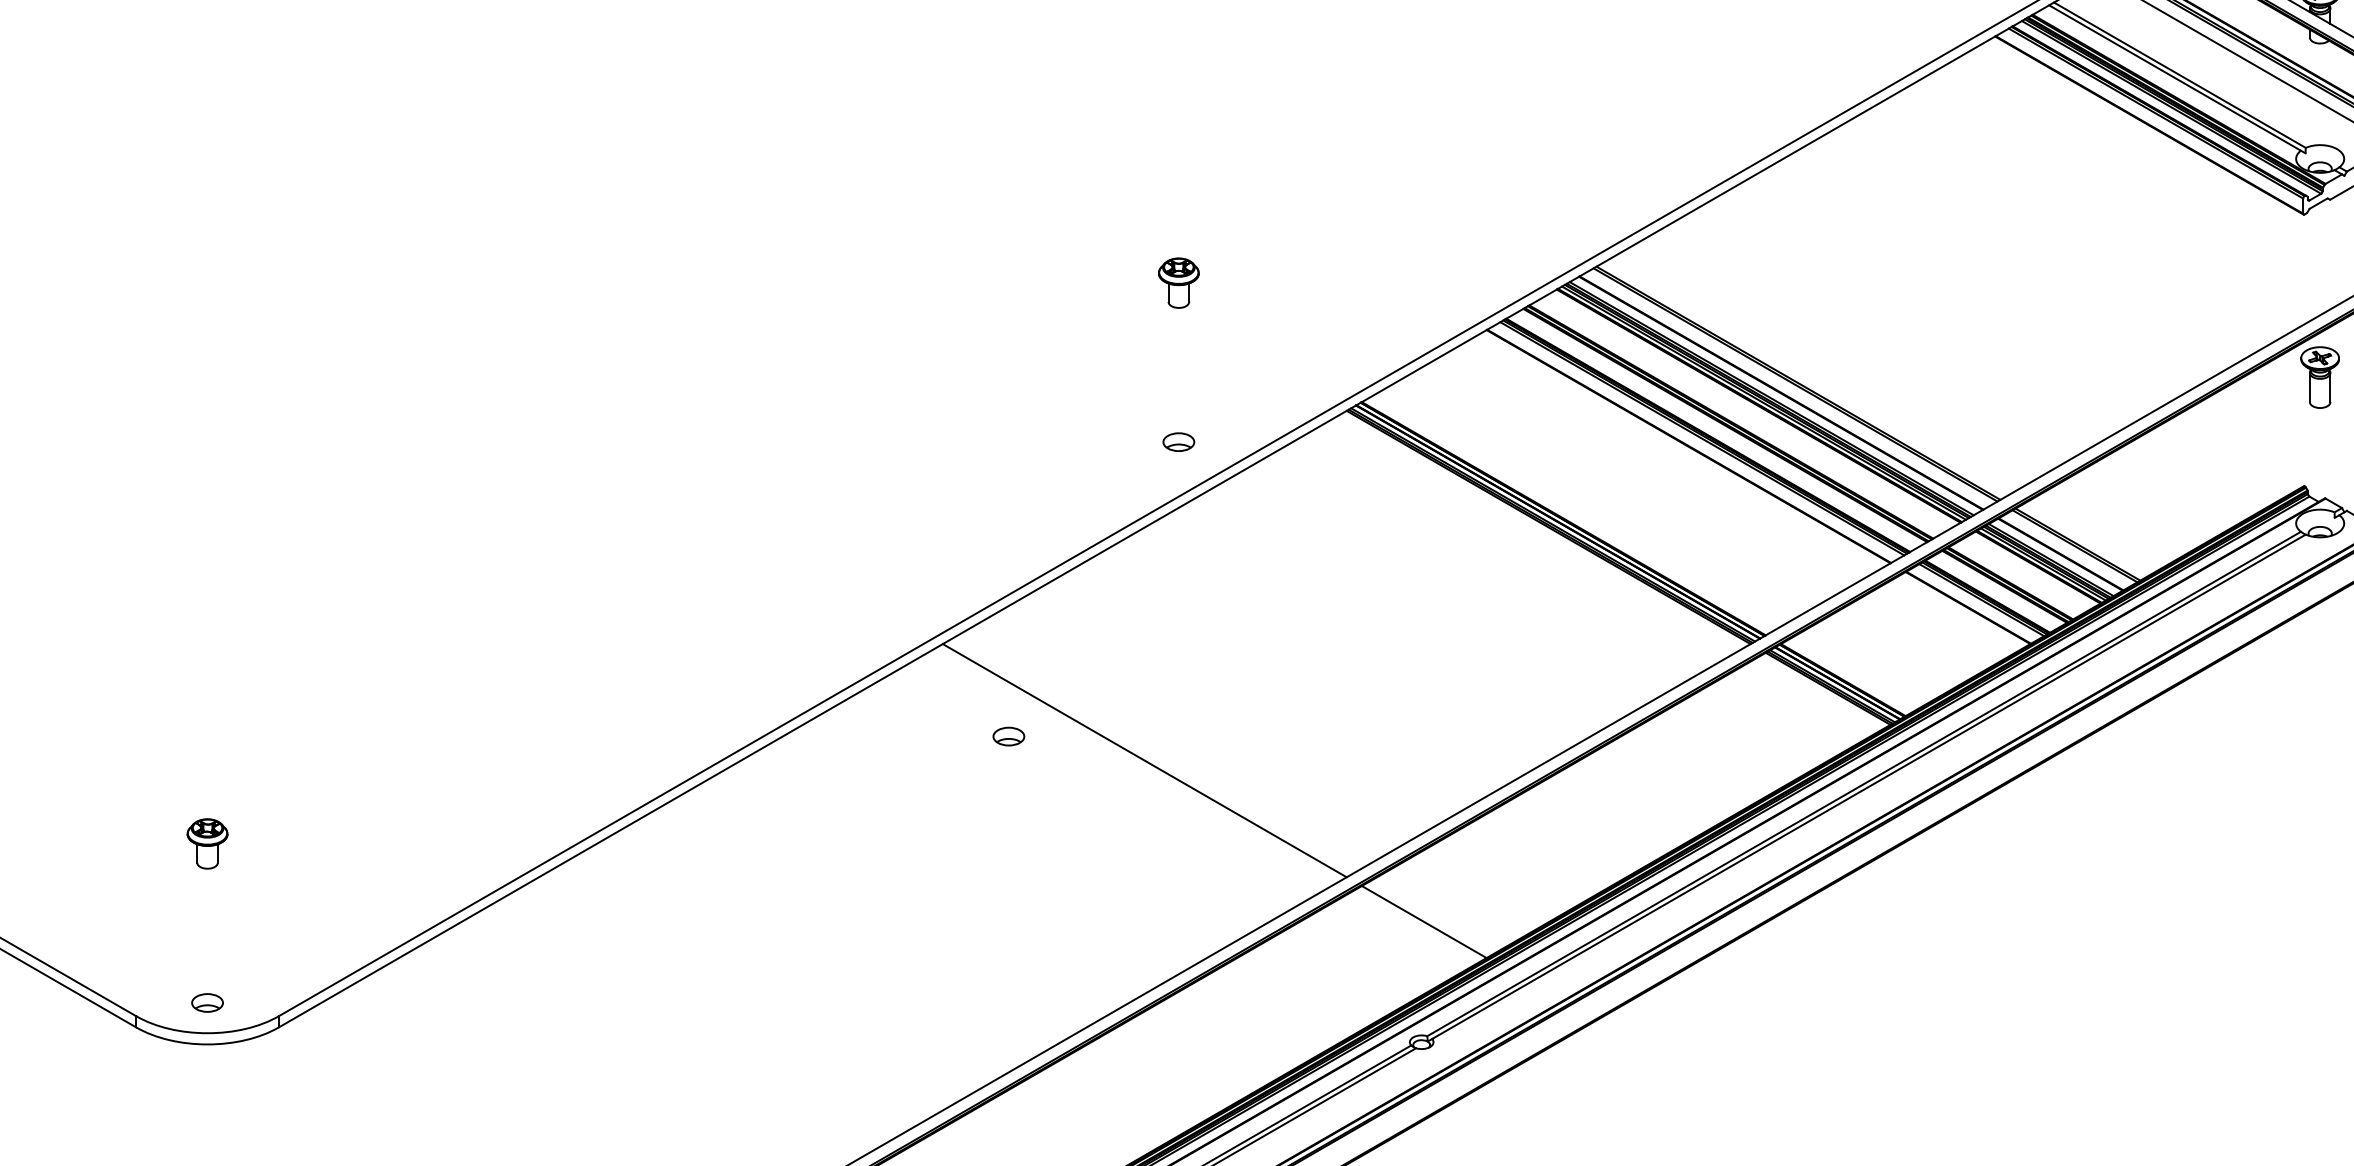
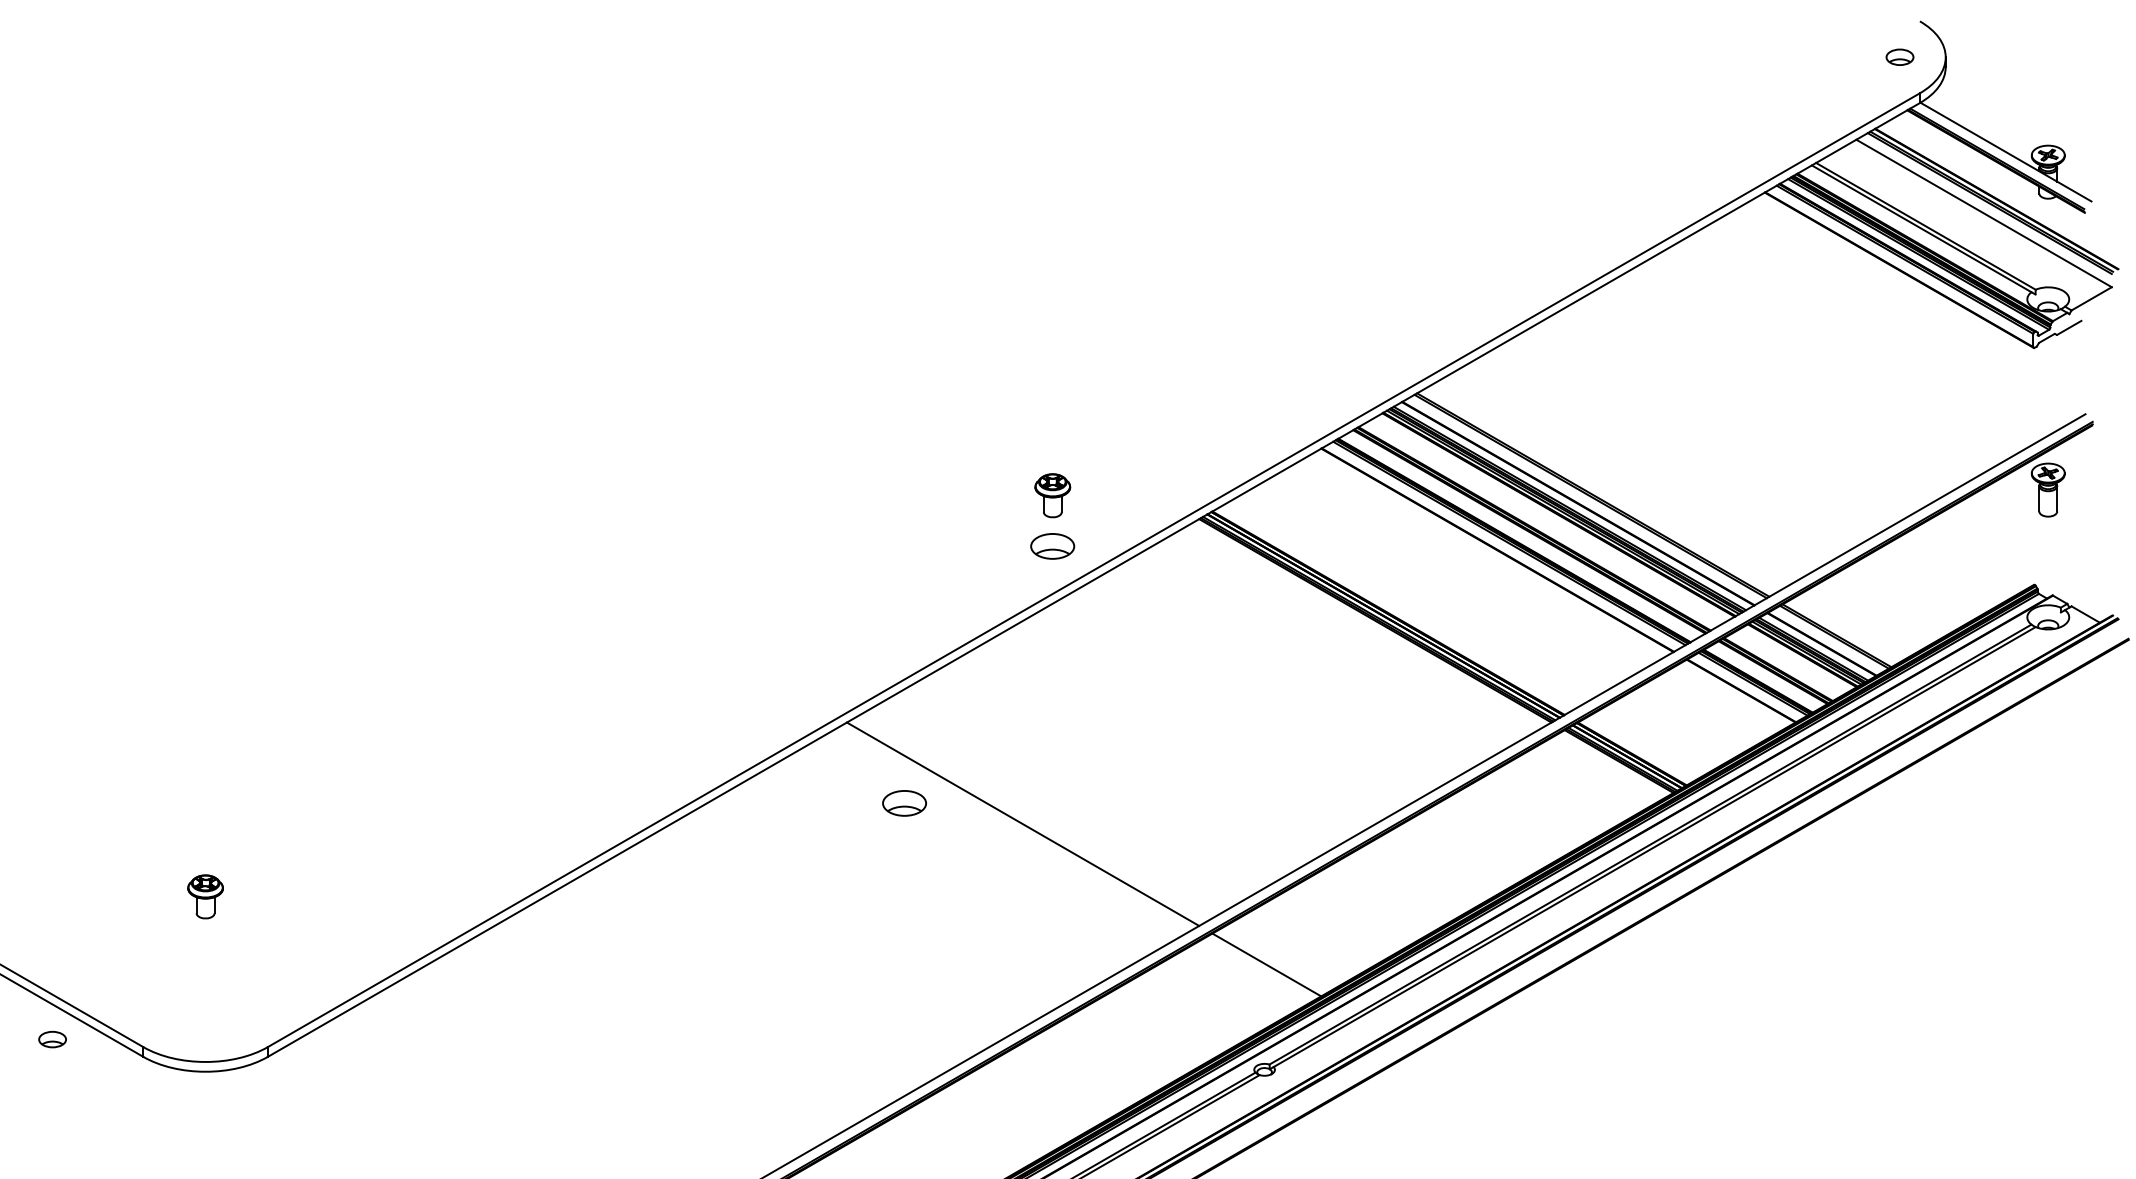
part: (1178, 282) -> (1052, 495), moved
part: (1178, 442) -> (1052, 546), size x1.6
part: (1008, 735) -> (904, 802), size x1.6
part: (207, 1002) -> (52, 1039), moved

